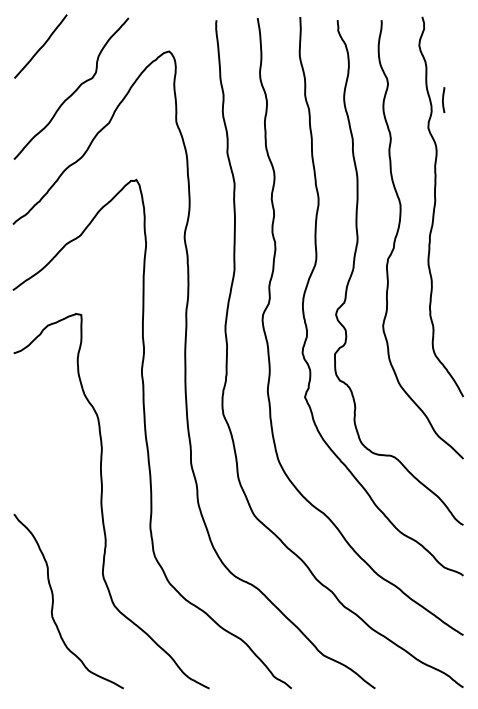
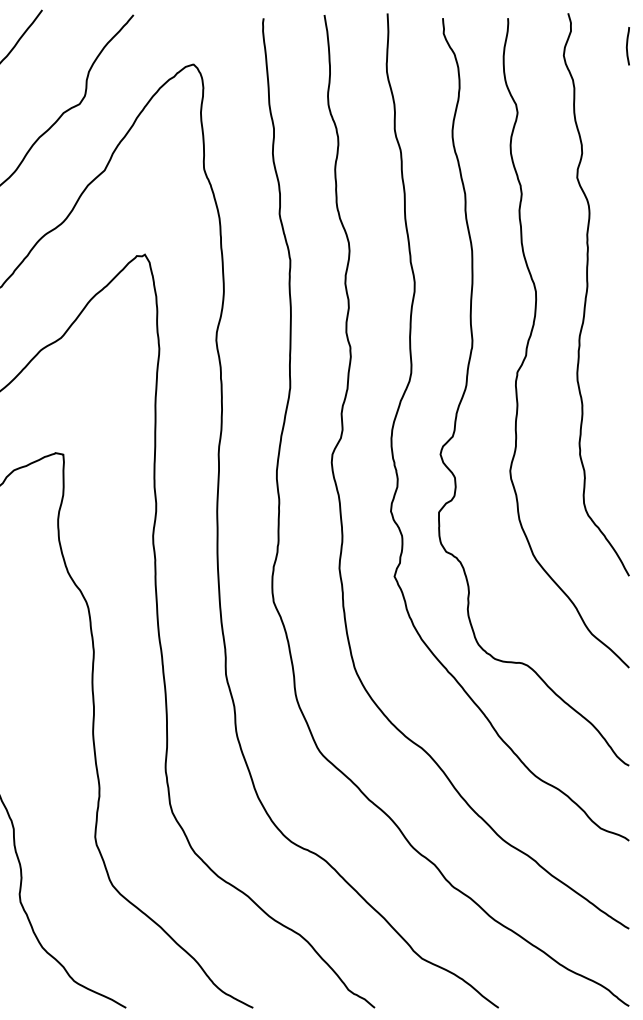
line: (443, 99) -> (627, 45), moved

